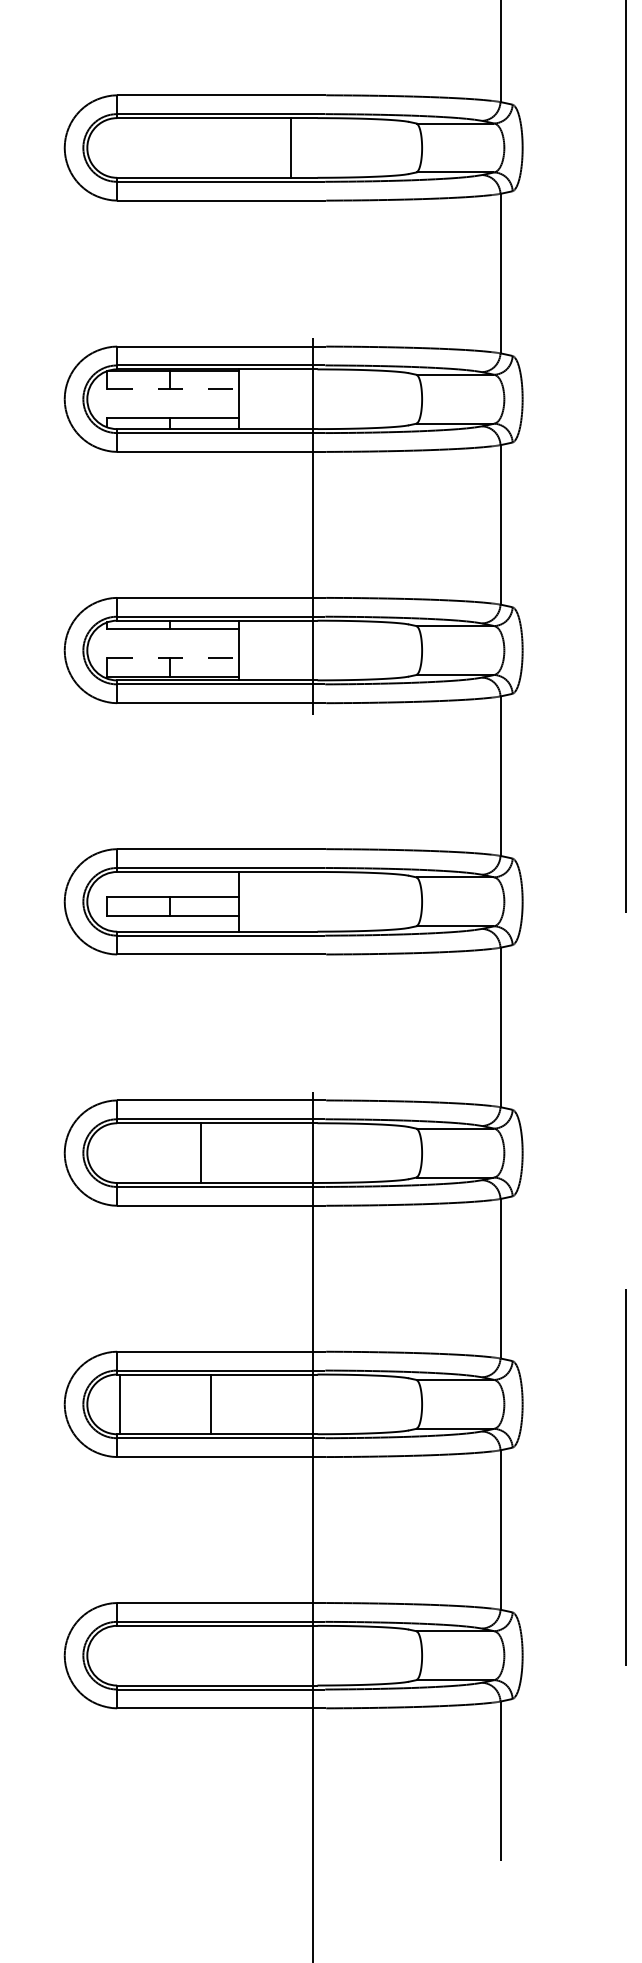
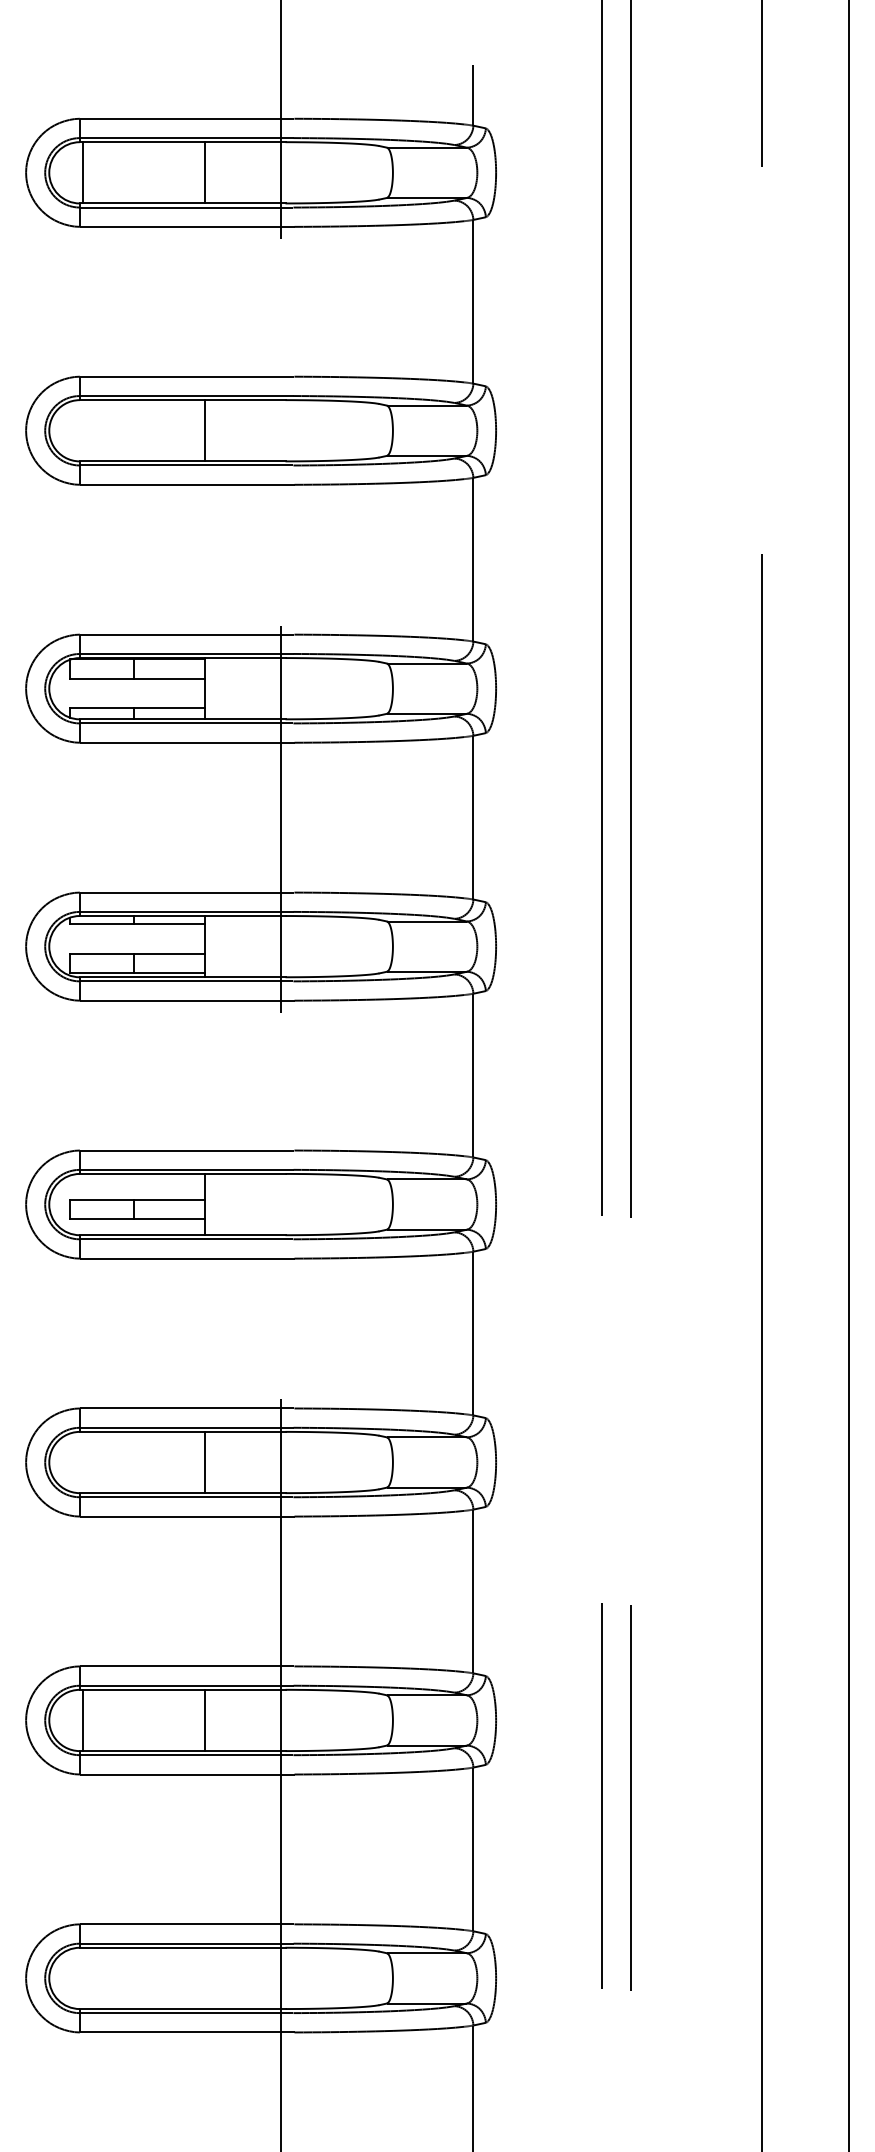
line: (291, 147) -> (205, 430), moved
line: (173, 389) -> (137, 678), dashed -> solid
line: (173, 658) -> (137, 954), dashed -> solid
line: (201, 1153) -> (205, 1462), moved
line: (211, 1404) -> (205, 1720), moved

